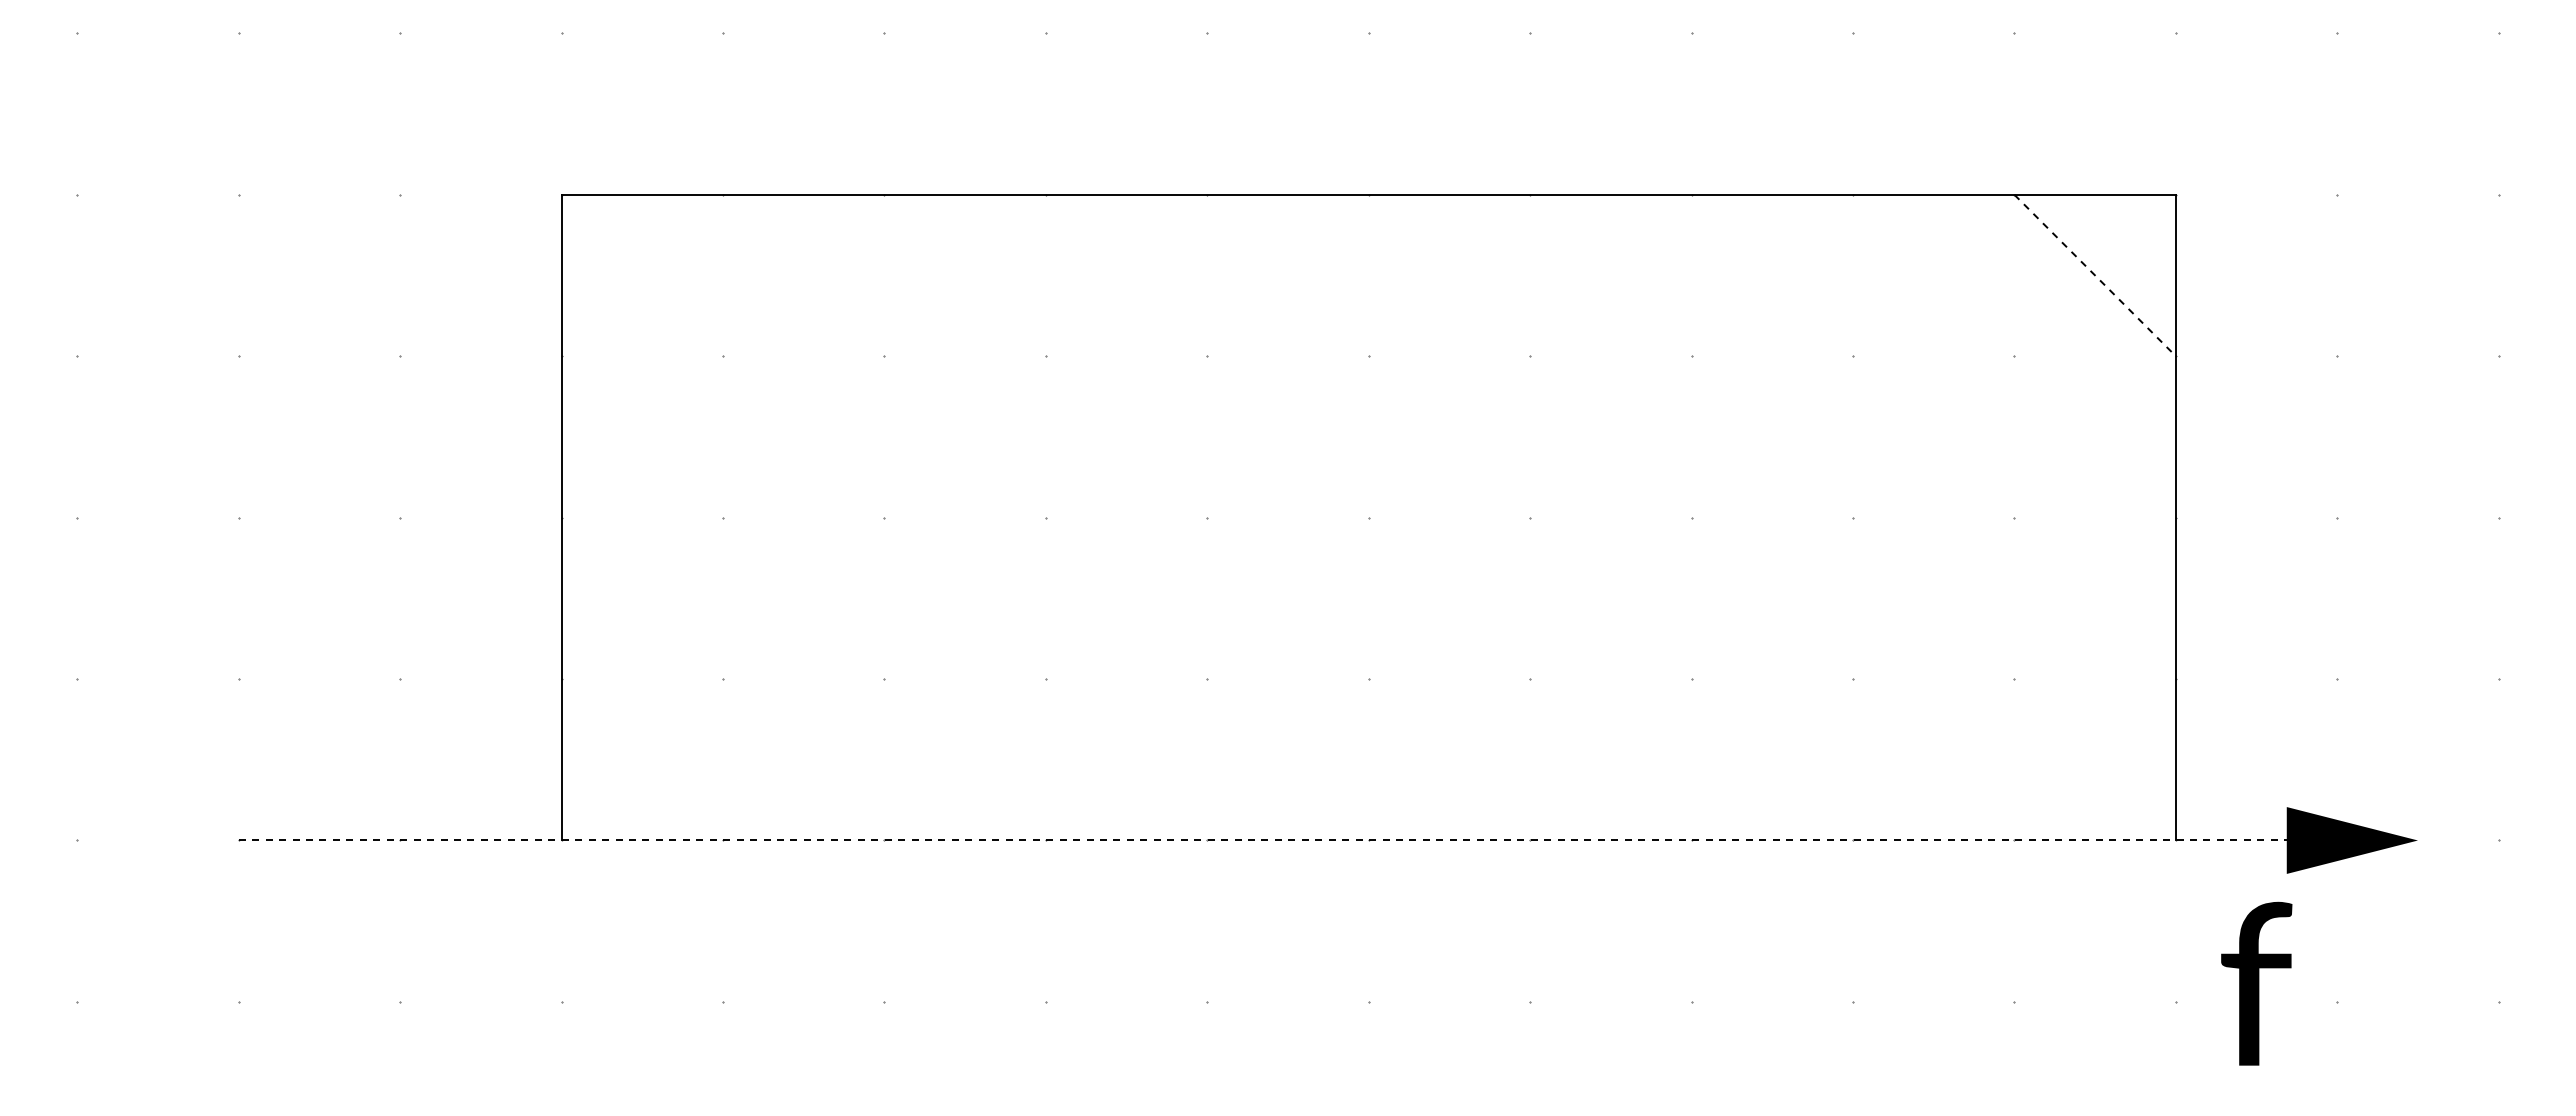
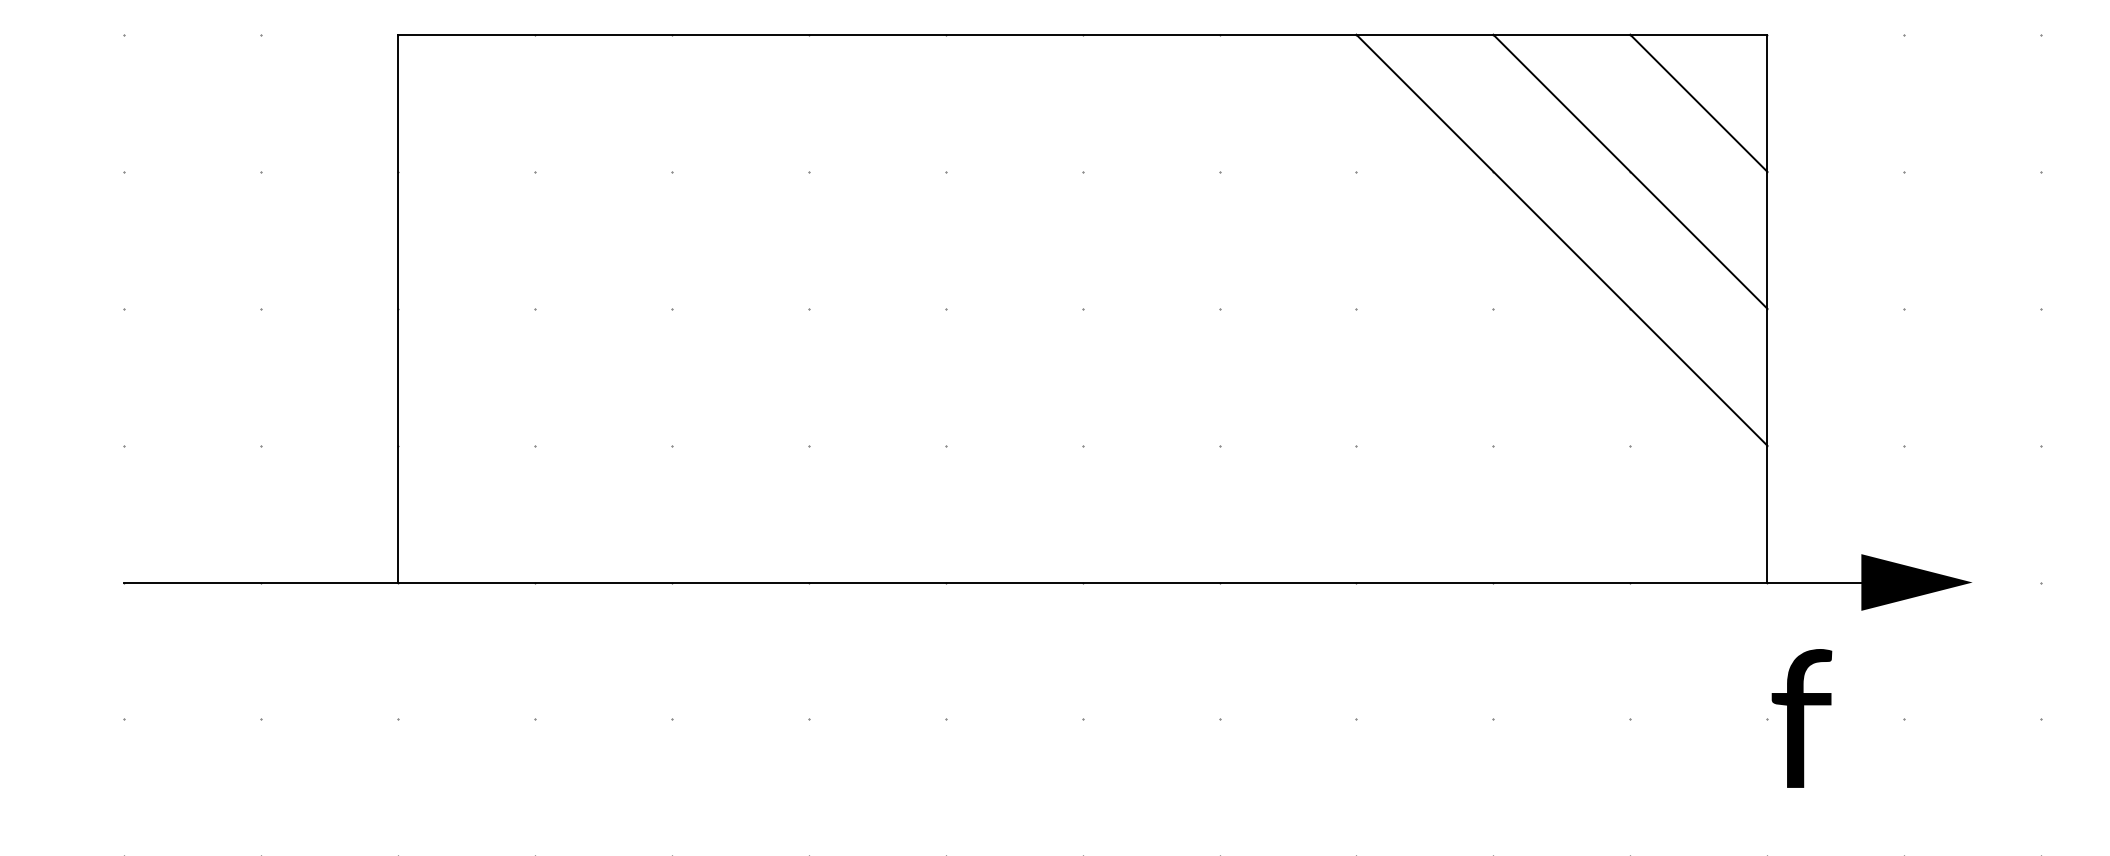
line: (2095, 275) -> (1699, 103), dashed -> solid
line: (2014, 355) -> (1630, 171), added
line: (1933, 436) -> (1561, 239), added
line: (1276, 840) -> (1004, 582), dashed -> solid
text: (2256, 983) -> (1801, 718), moved

